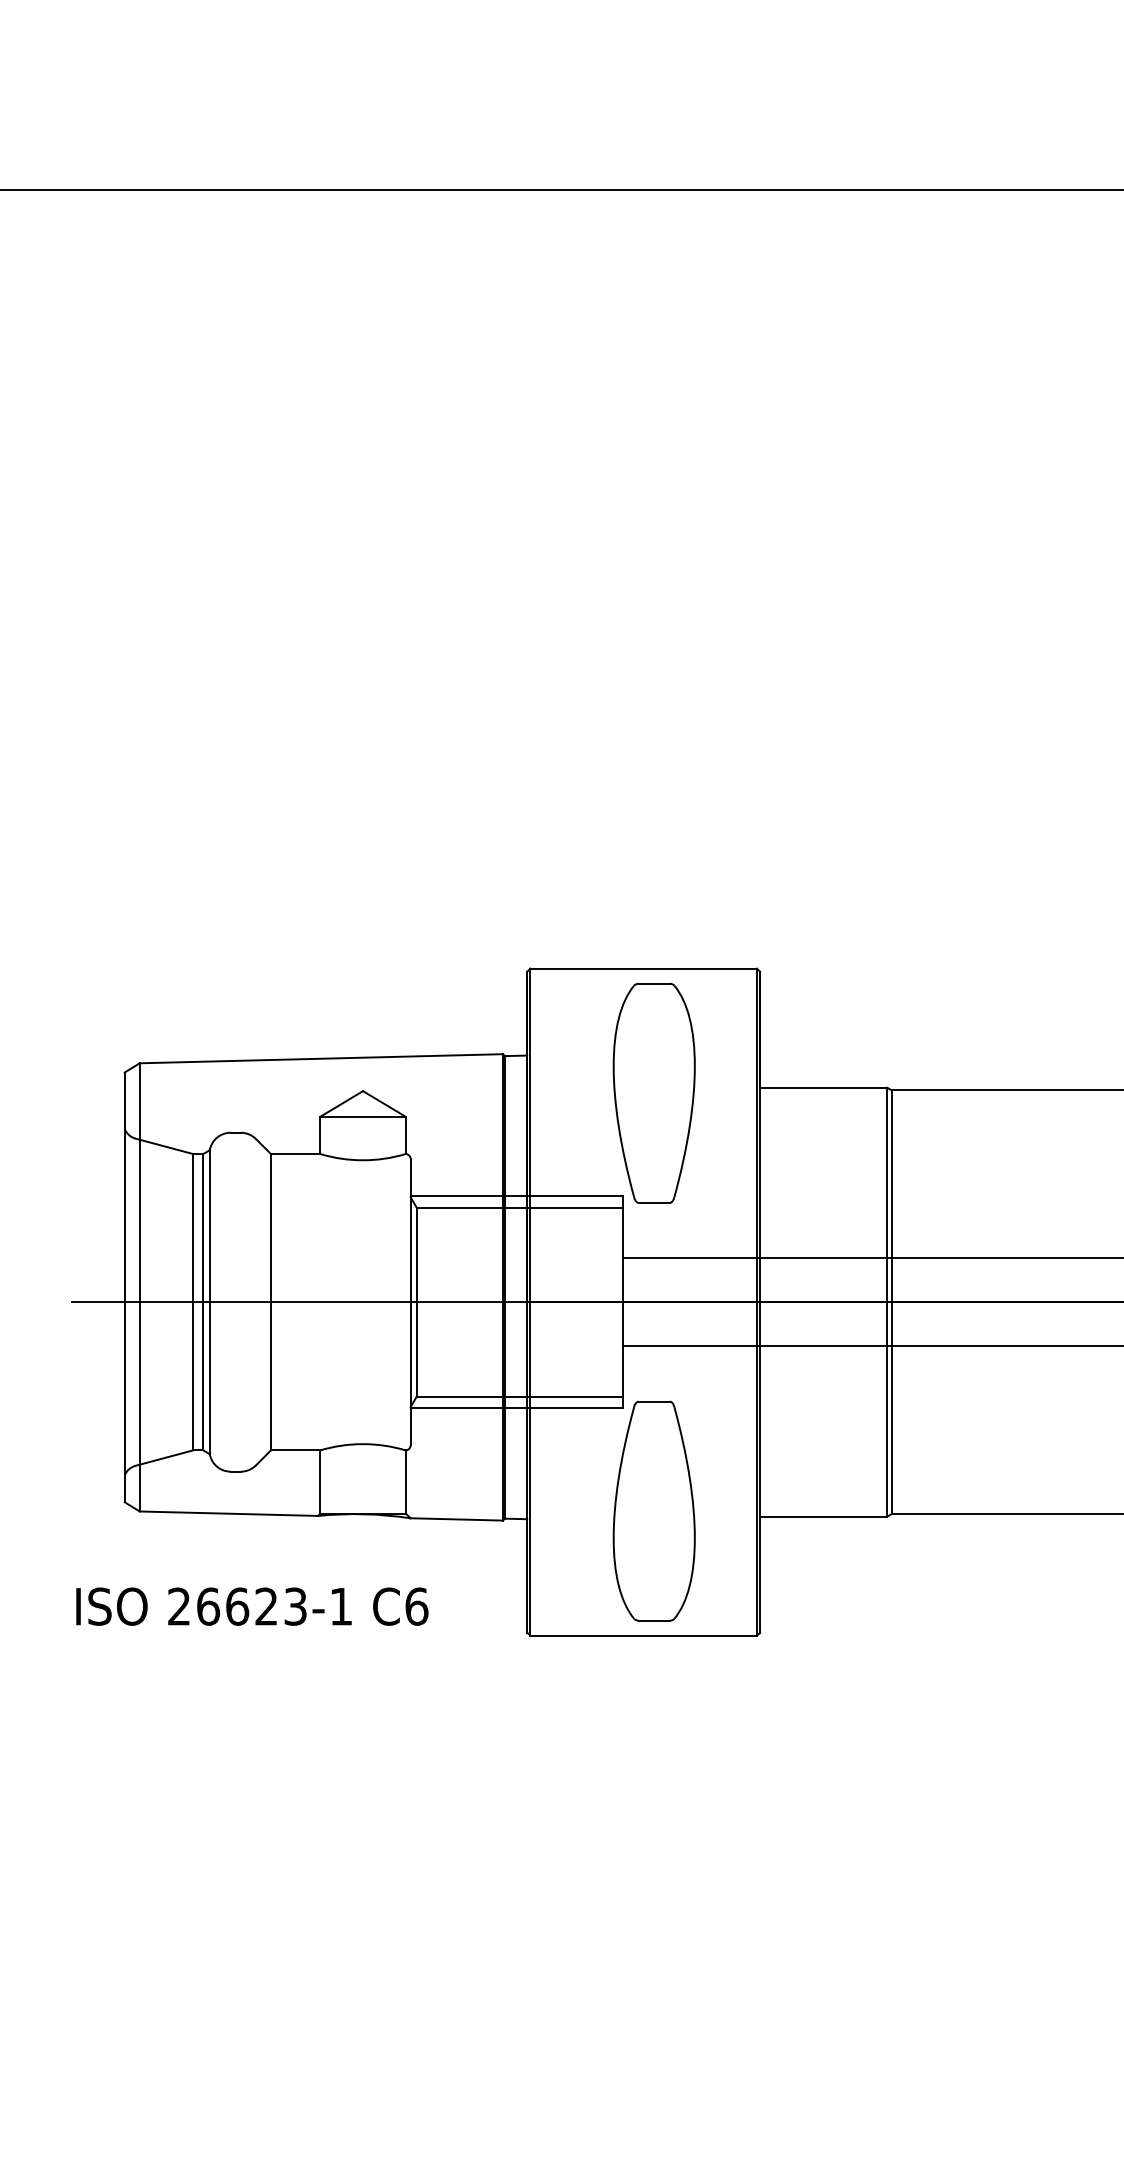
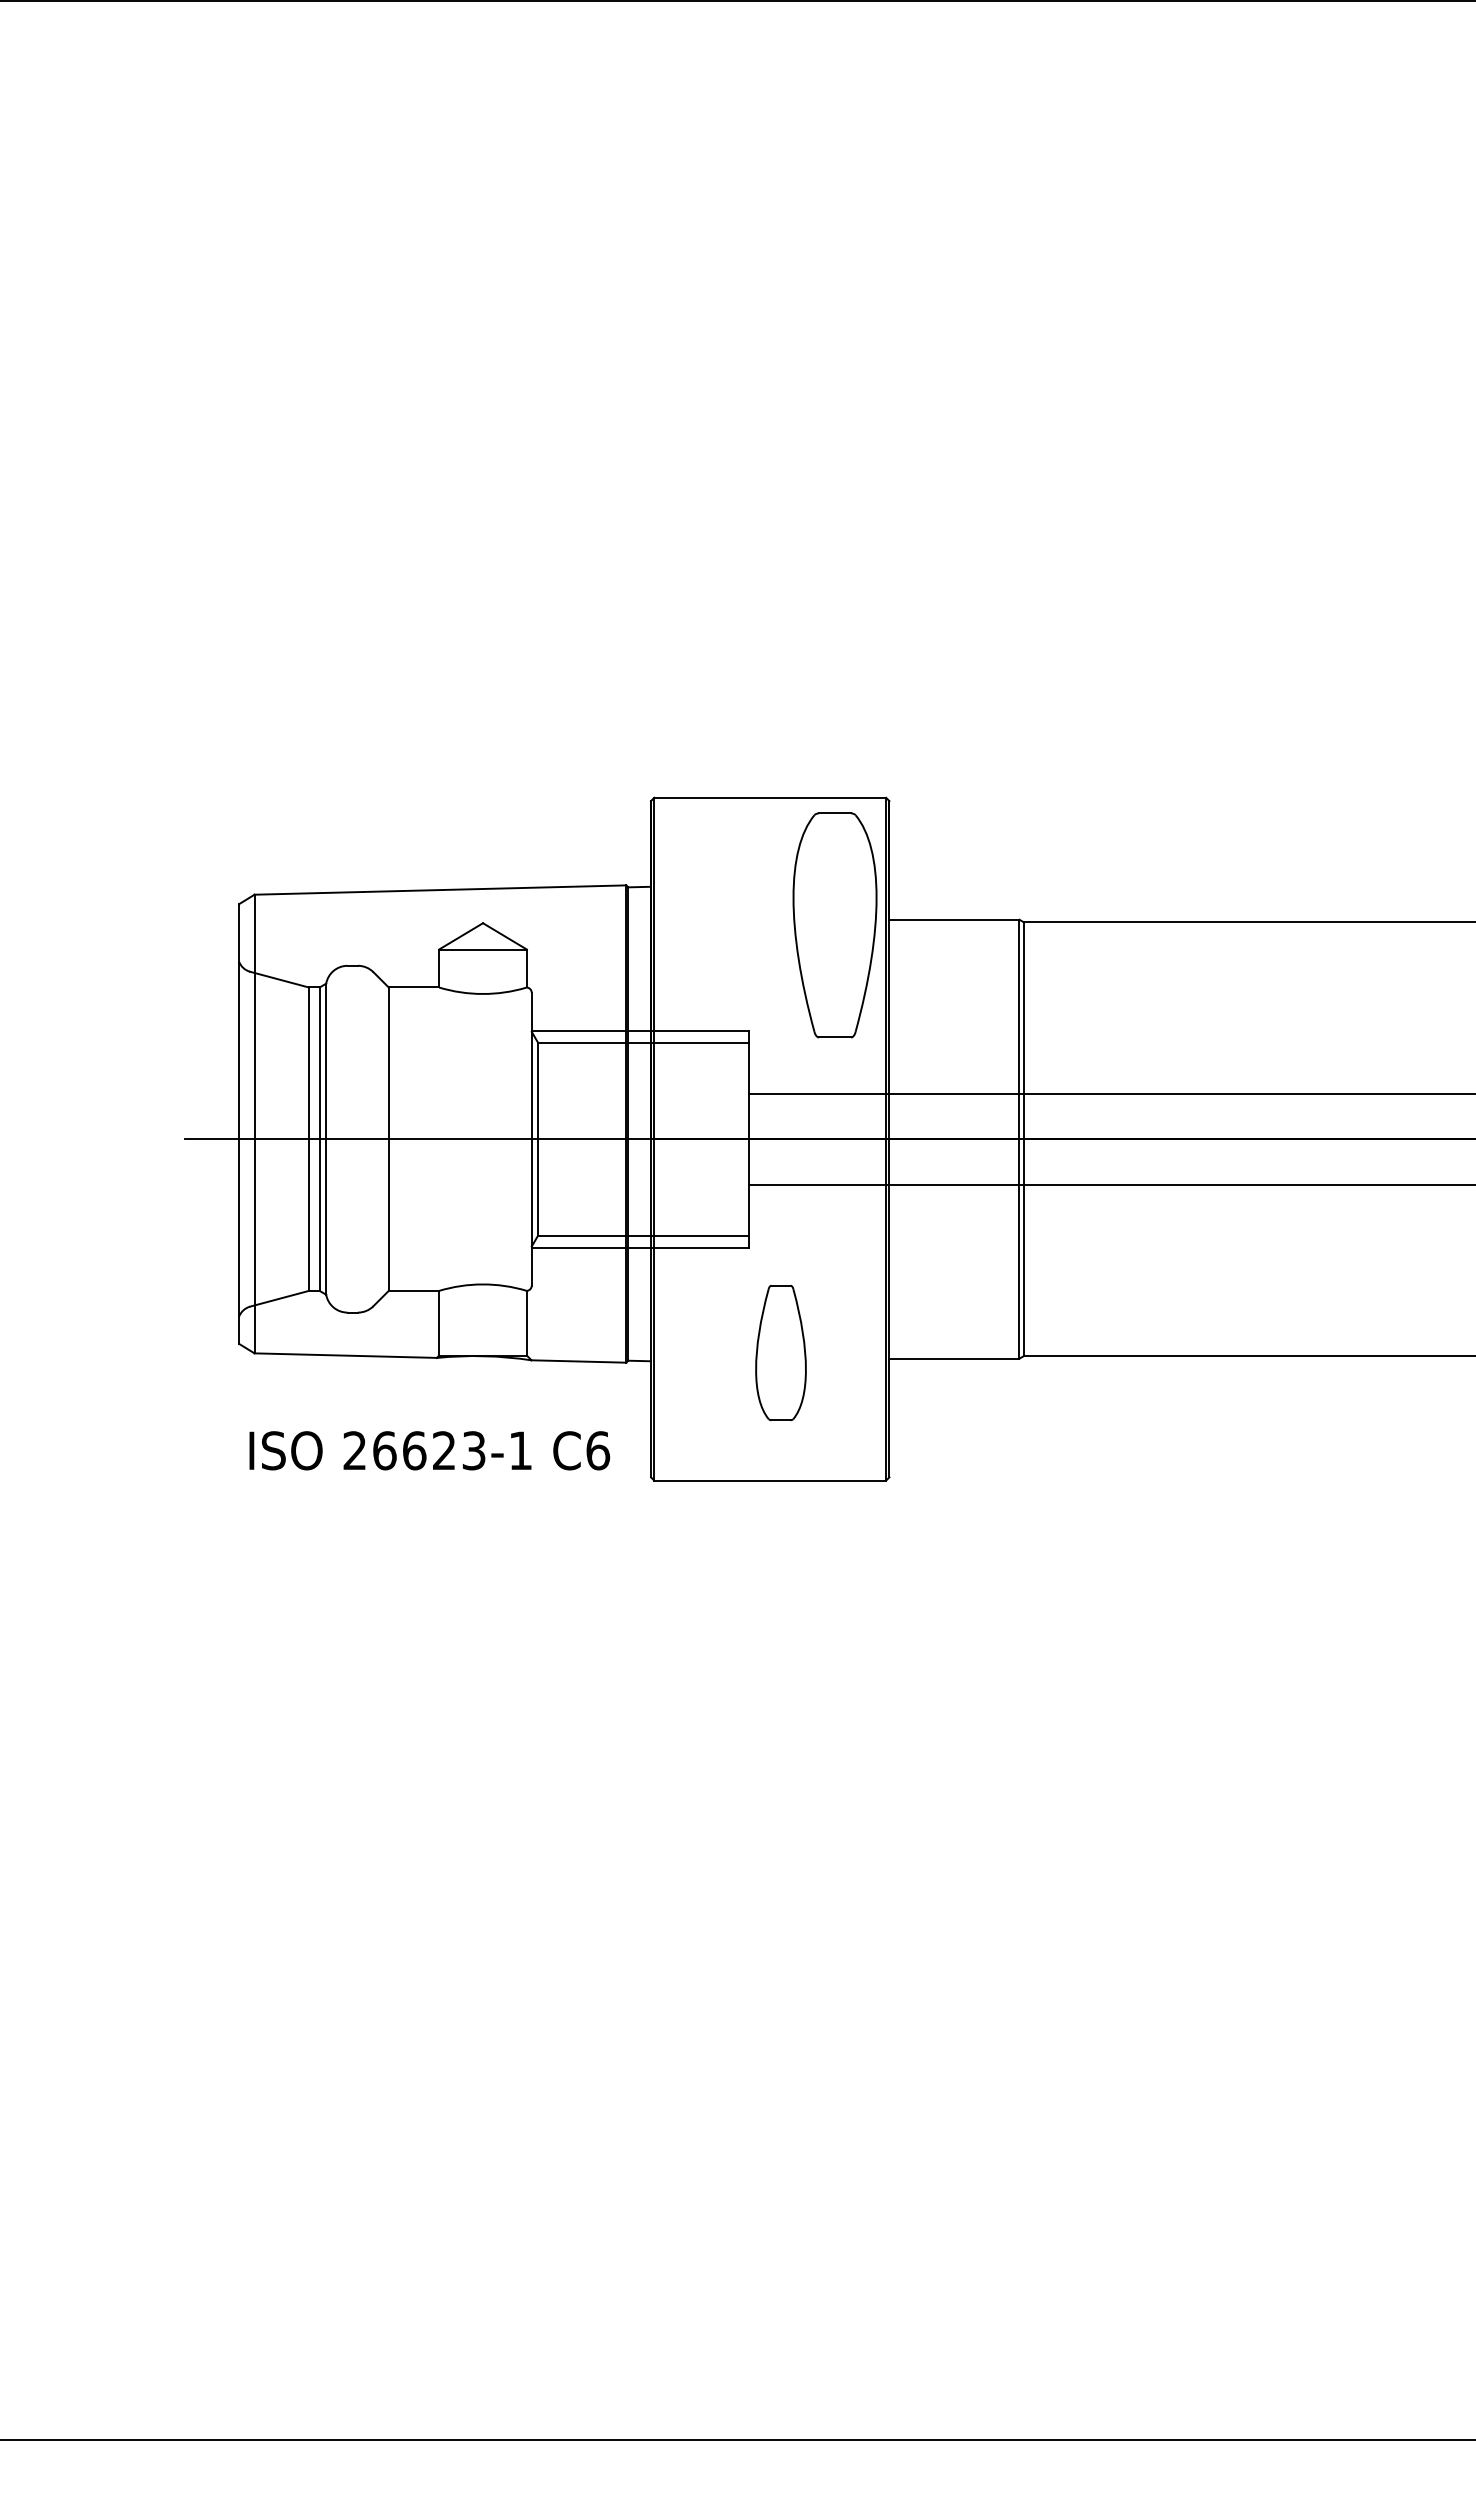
part: (653, 1093) -> (834, 925), moved
part: (653, 1510) -> (780, 1352), size x0.6
text: (252, 1606) -> (429, 1450), moved

